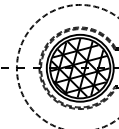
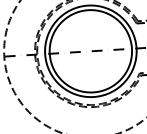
hatch: (80, 67) -> (91, 50), removed

